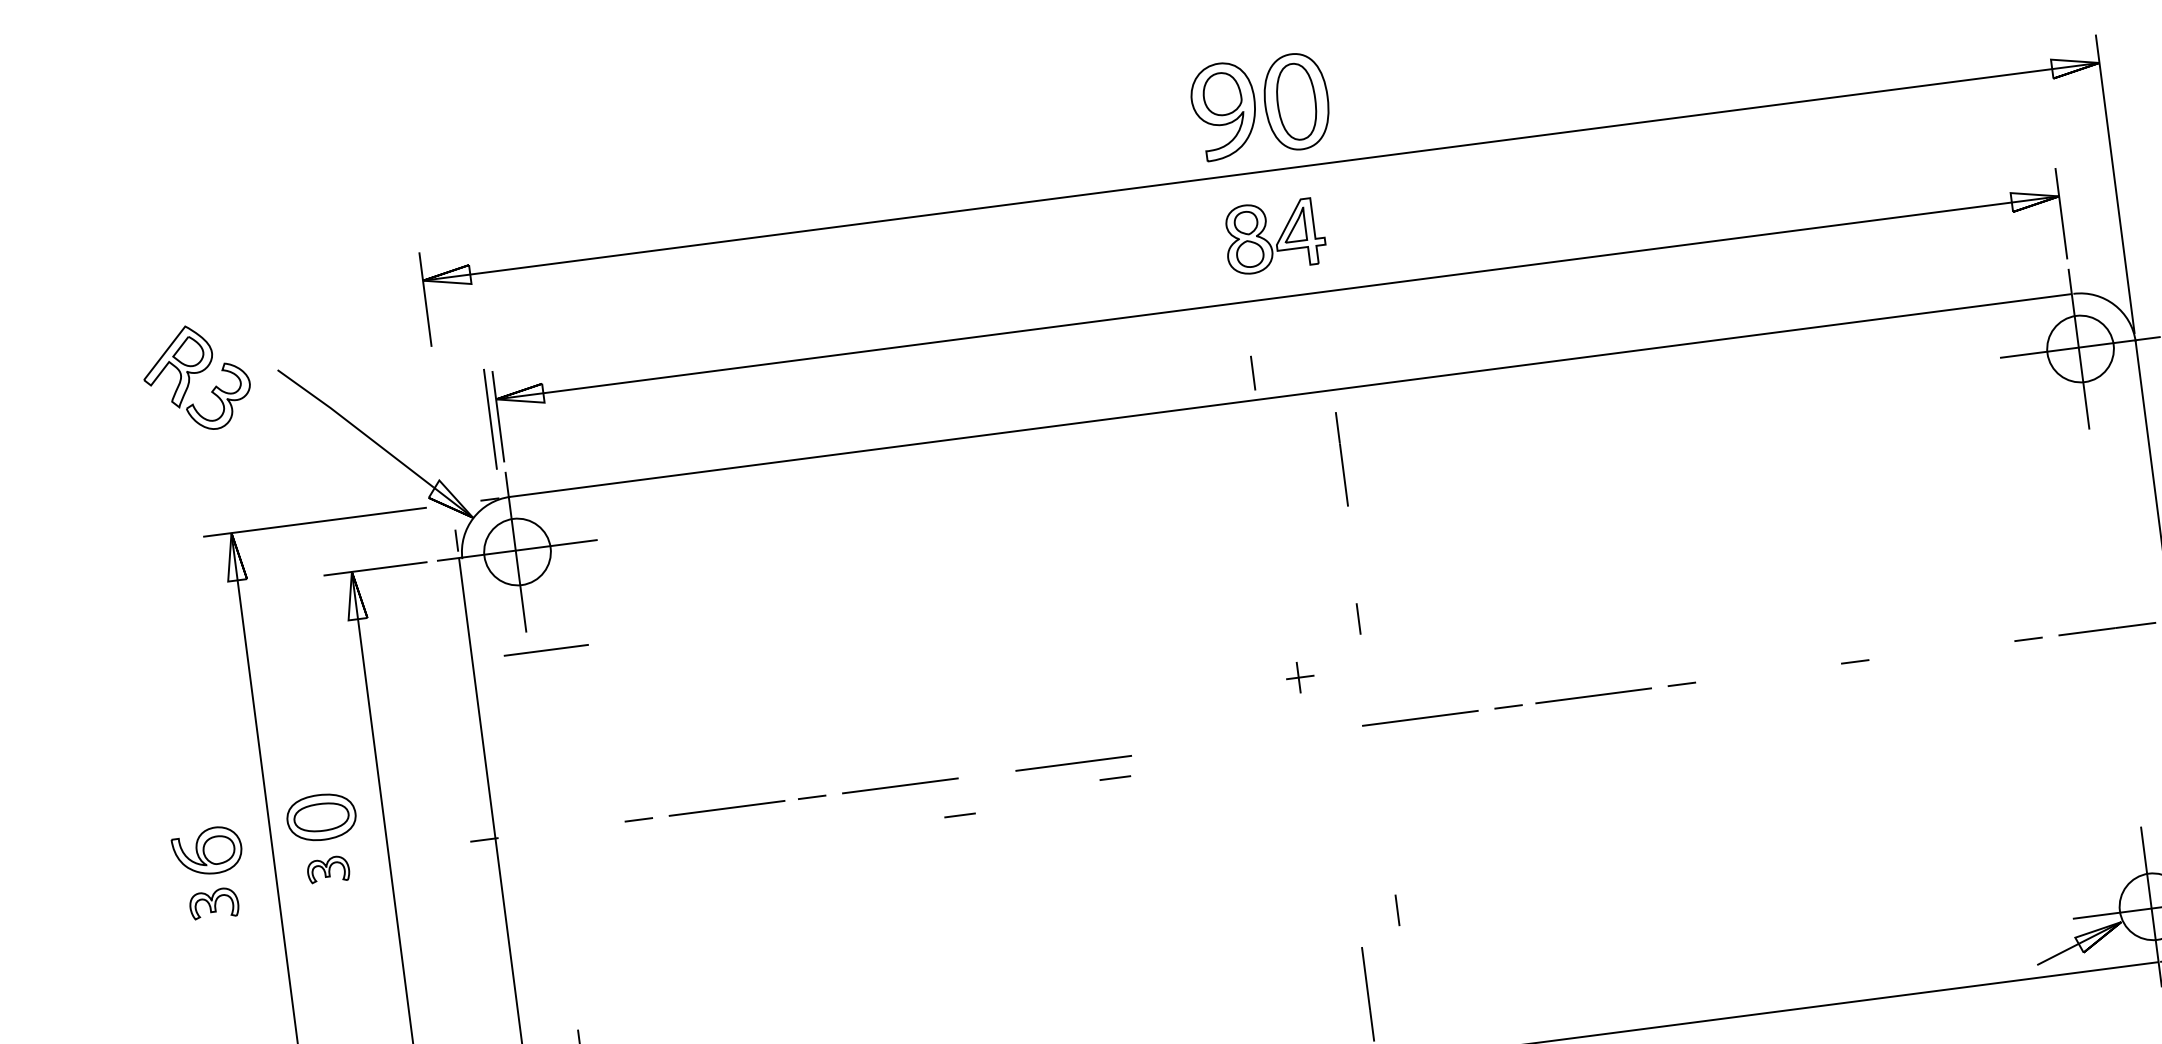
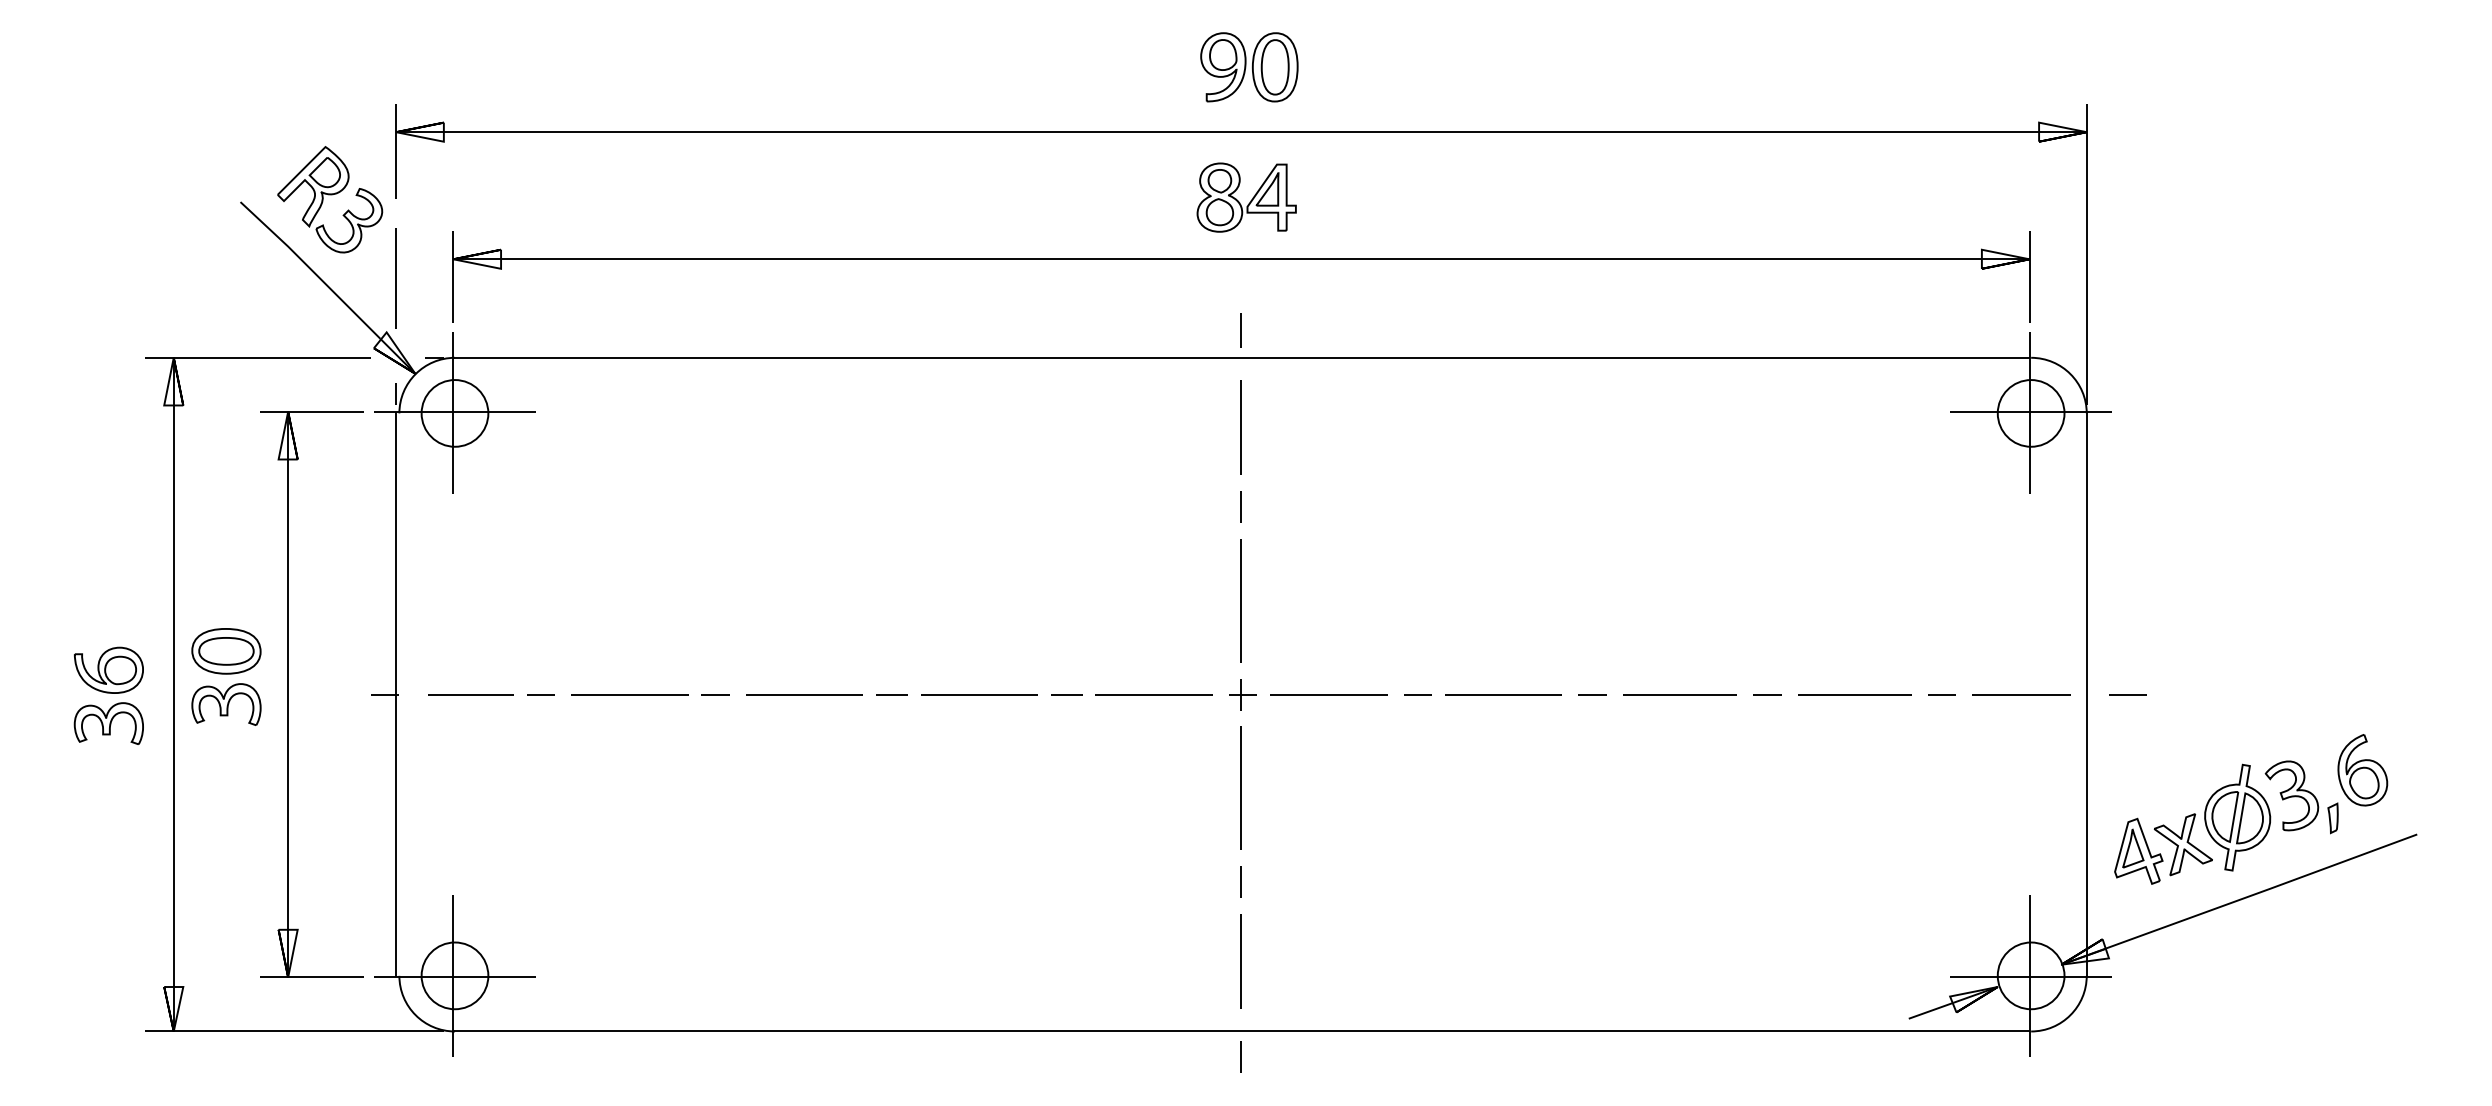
part: (1260, 106) -> (1249, 67), size x0.71
line: (1252, 373) -> (1240, 330), moved
part: (196, 377) -> (330, 199), moved
line: (489, 419) -> (395, 278), moved
line: (1340, 459) -> (1240, 427), moved
line: (1357, 618) -> (1240, 506), moved
line: (1320, 636) -> (1240, 600), added
line: (545, 650) -> (470, 694), moved
line: (1941, 650) -> (1854, 694), added
line: (1768, 673) -> (1679, 694), added
part: (1299, 677) -> (1242, 694), moved
line: (1246, 740) -> (1153, 694), added
line: (1115, 778) -> (1066, 694), moved
line: (959, 815) -> (891, 694), moved
line: (1344, 821) -> (1240, 787), added
part: (328, 870) -> (226, 704), size x1.67
part: (213, 904) -> (108, 723), size x1.43
line: (1396, 909) -> (1240, 881), moved

